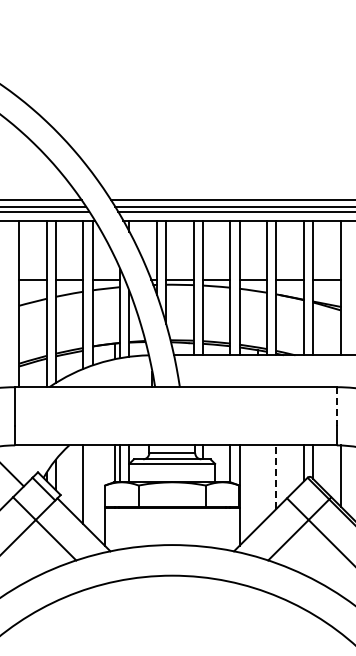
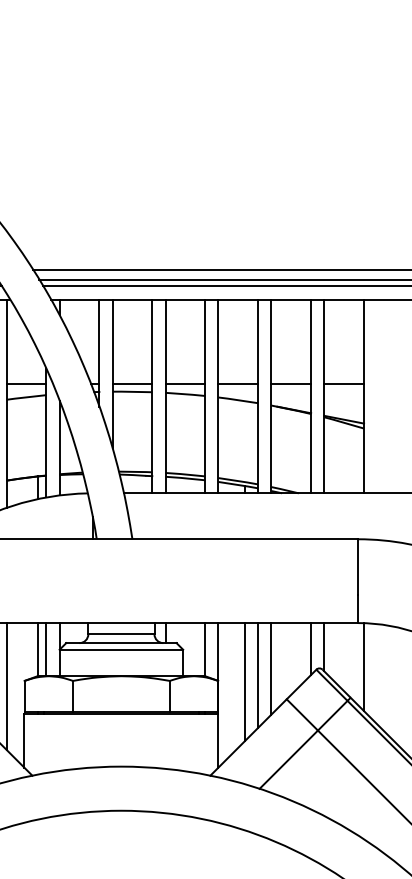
line: (336, 406) -> (357, 567), dashed -> solid
line: (276, 477) -> (271, 669), dashed -> solid
line: (267, 481) -> (258, 675), added
line: (258, 486) -> (245, 682), added
line: (92, 489) -> (6, 686), added

